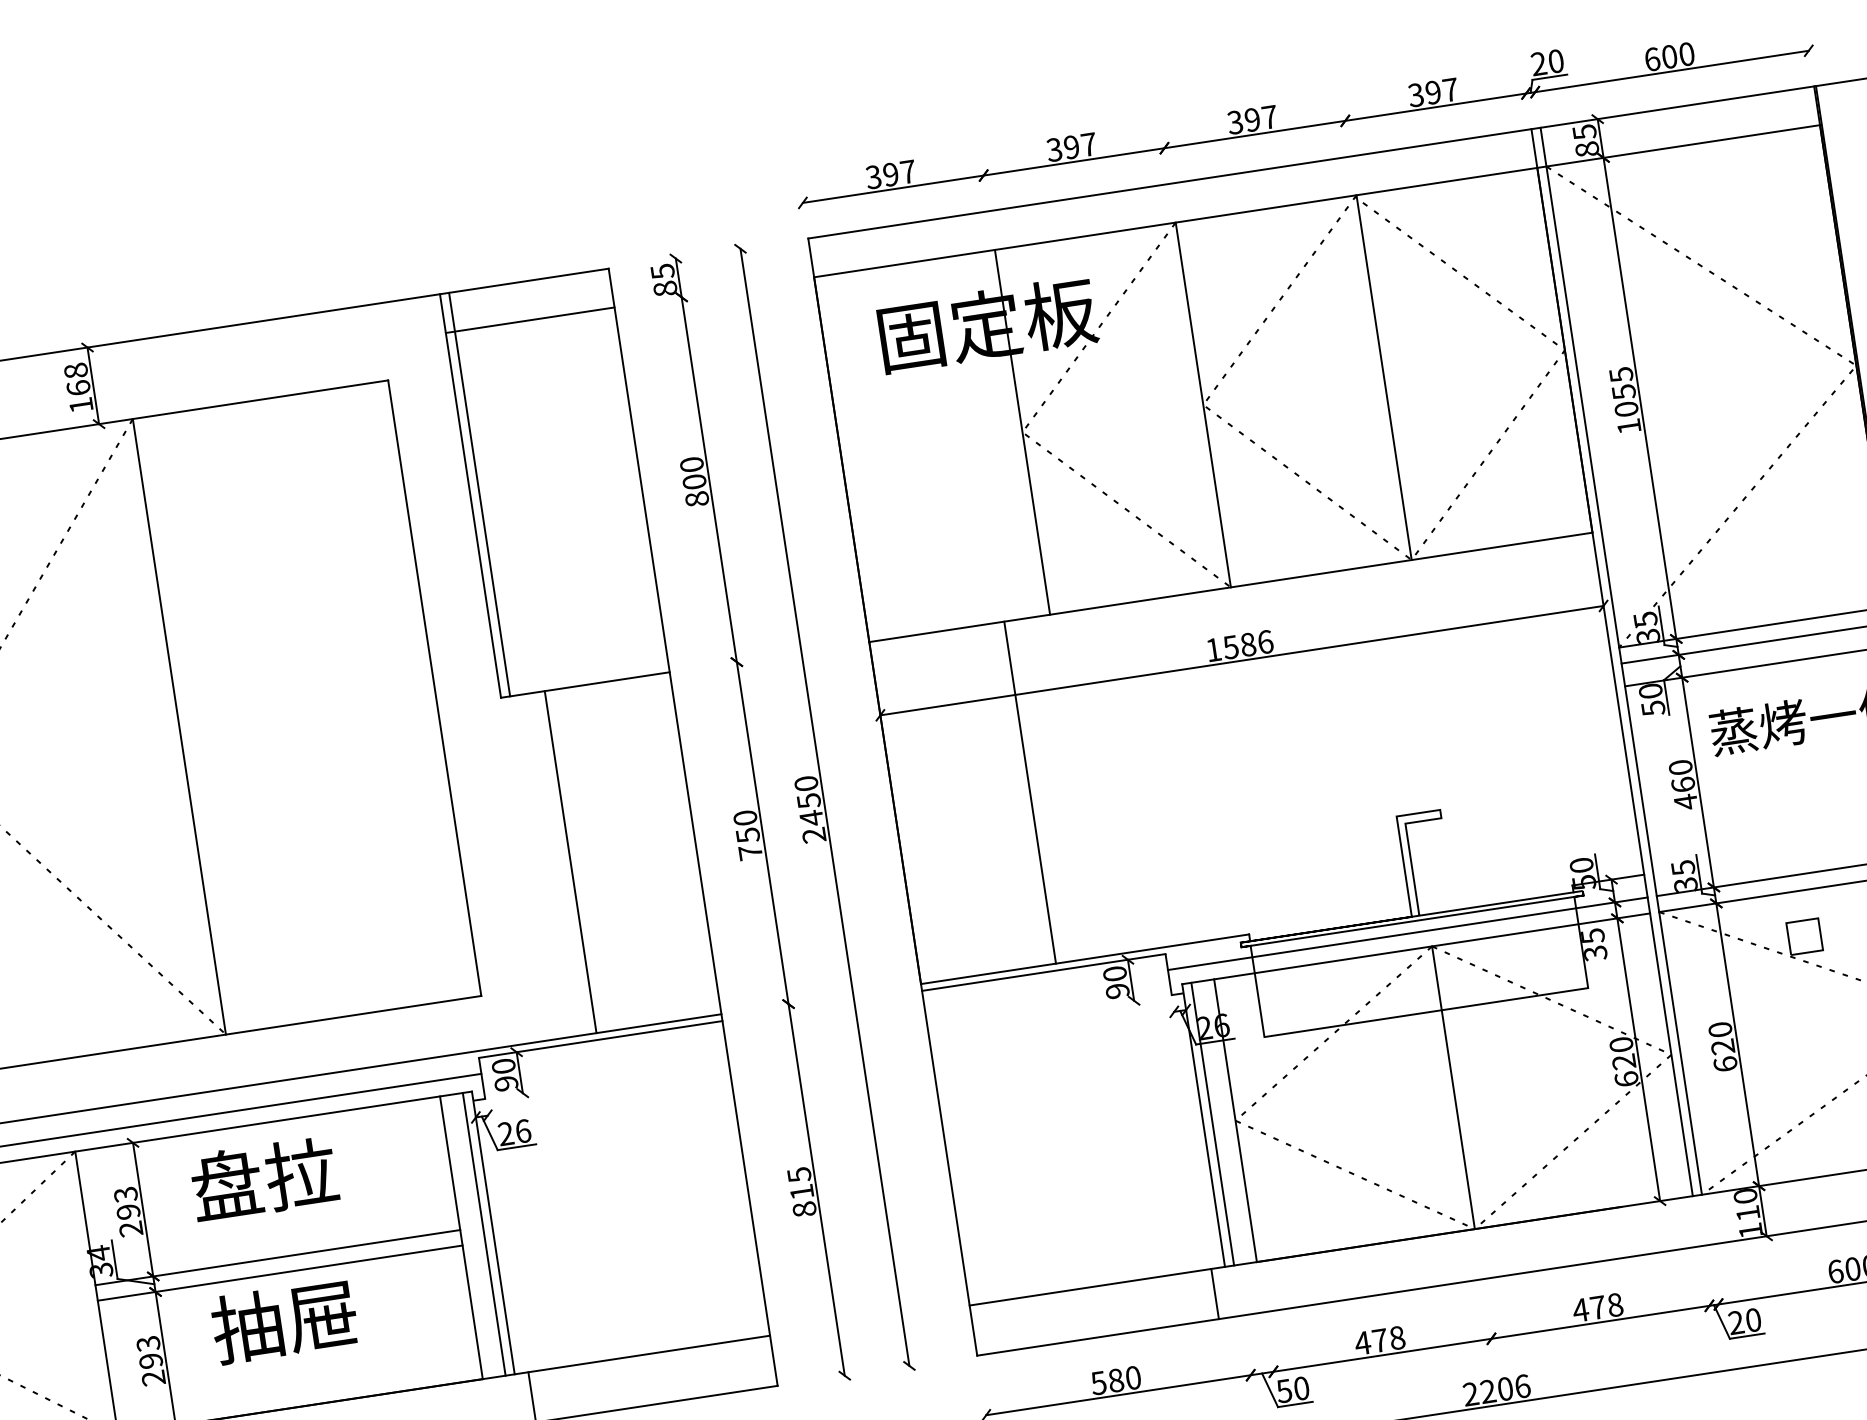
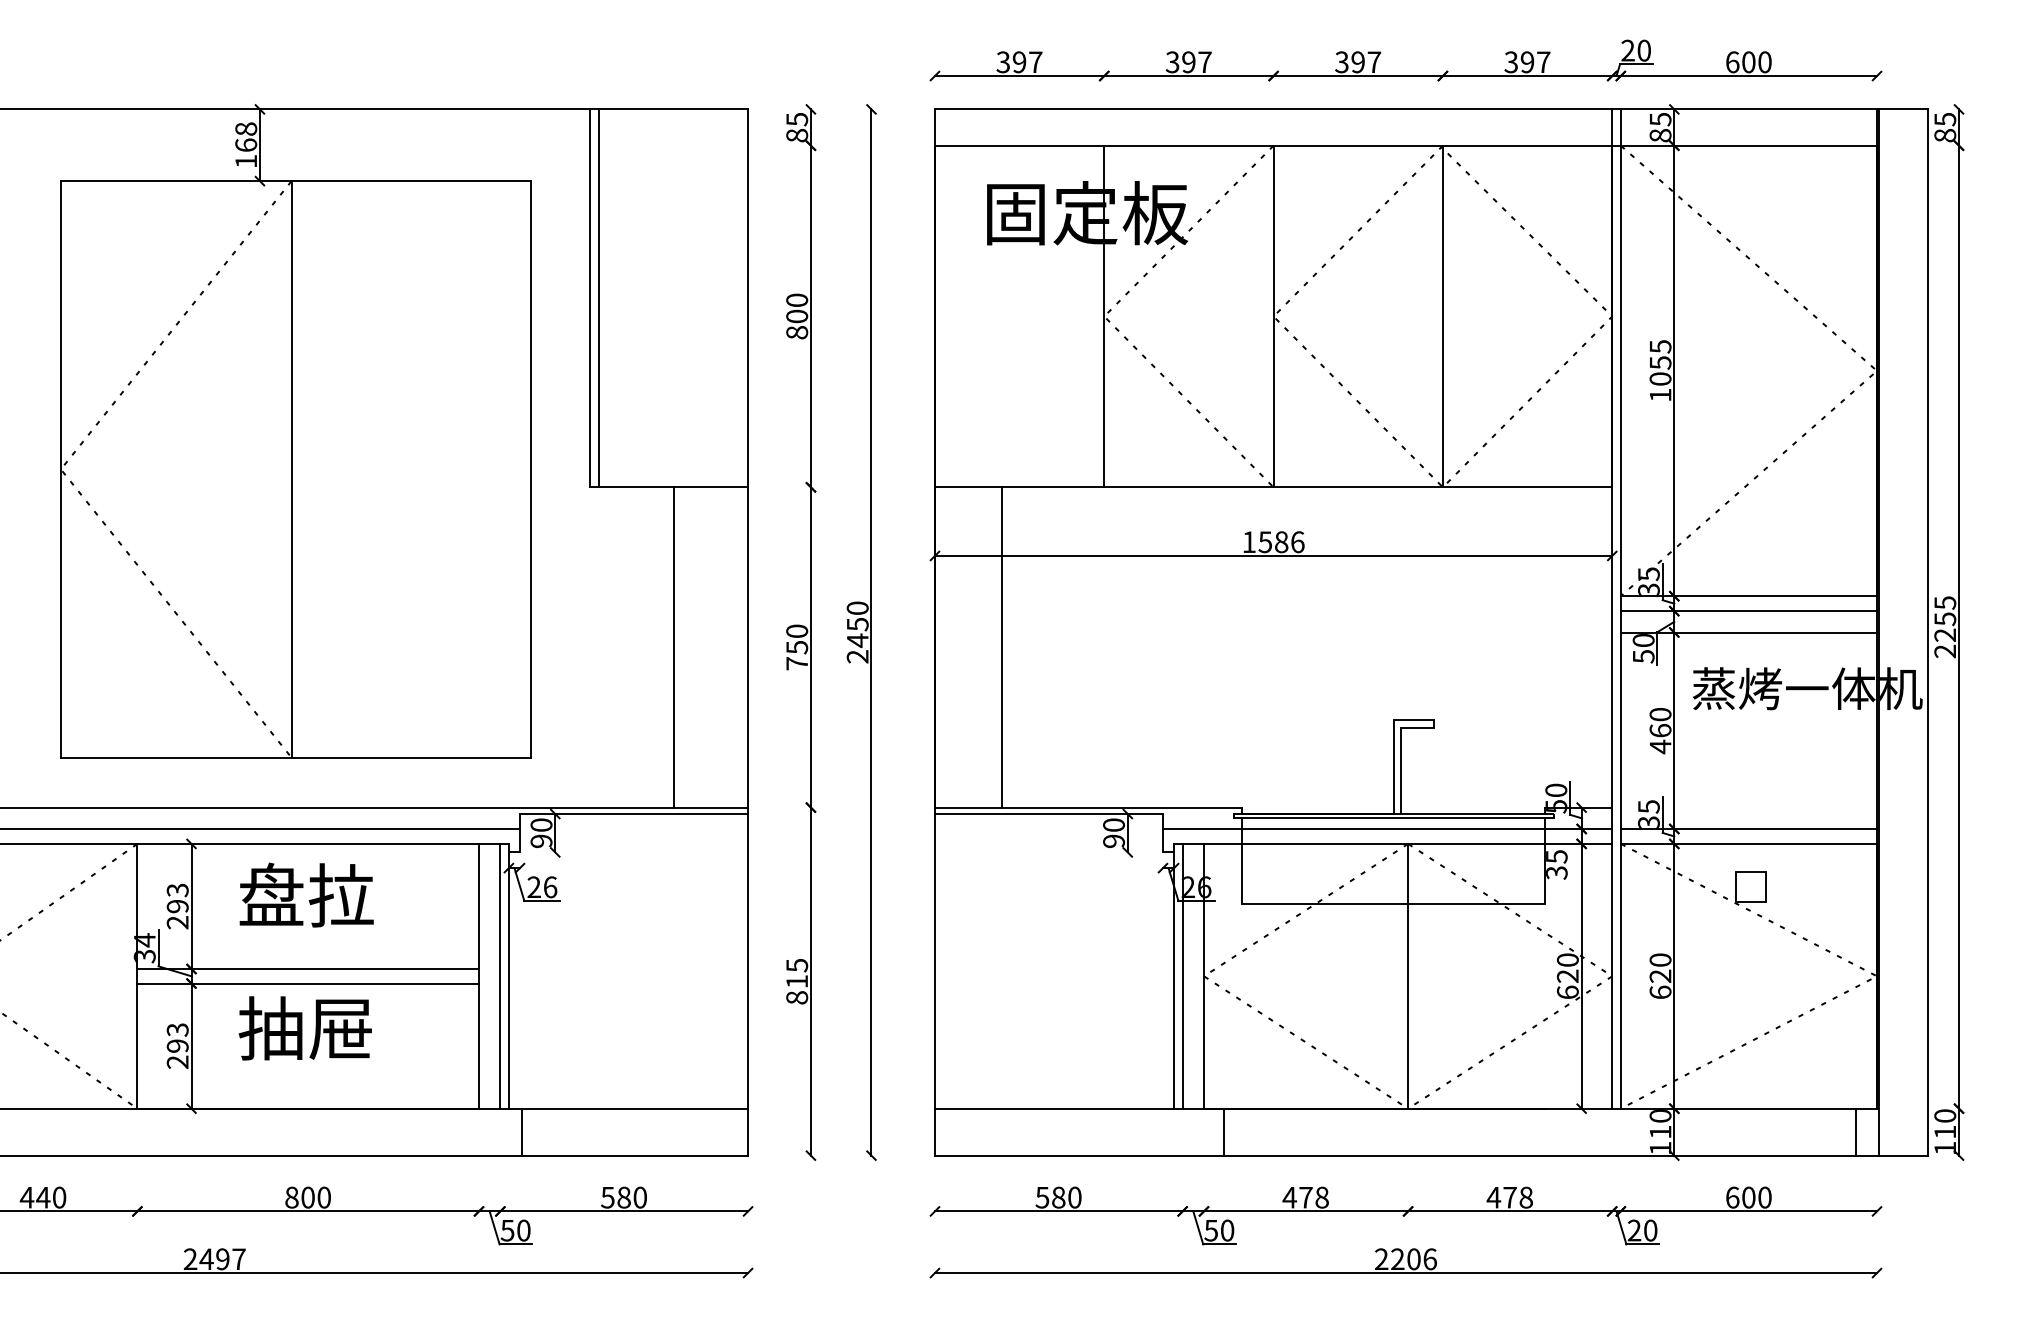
line: (530, 319) -> (669, 145), removed
line: (1030, 792) -> (1002, 647), moved
line: (571, 862) -> (674, 647), moved
line: (1215, 1293) -> (1224, 1131), moved

